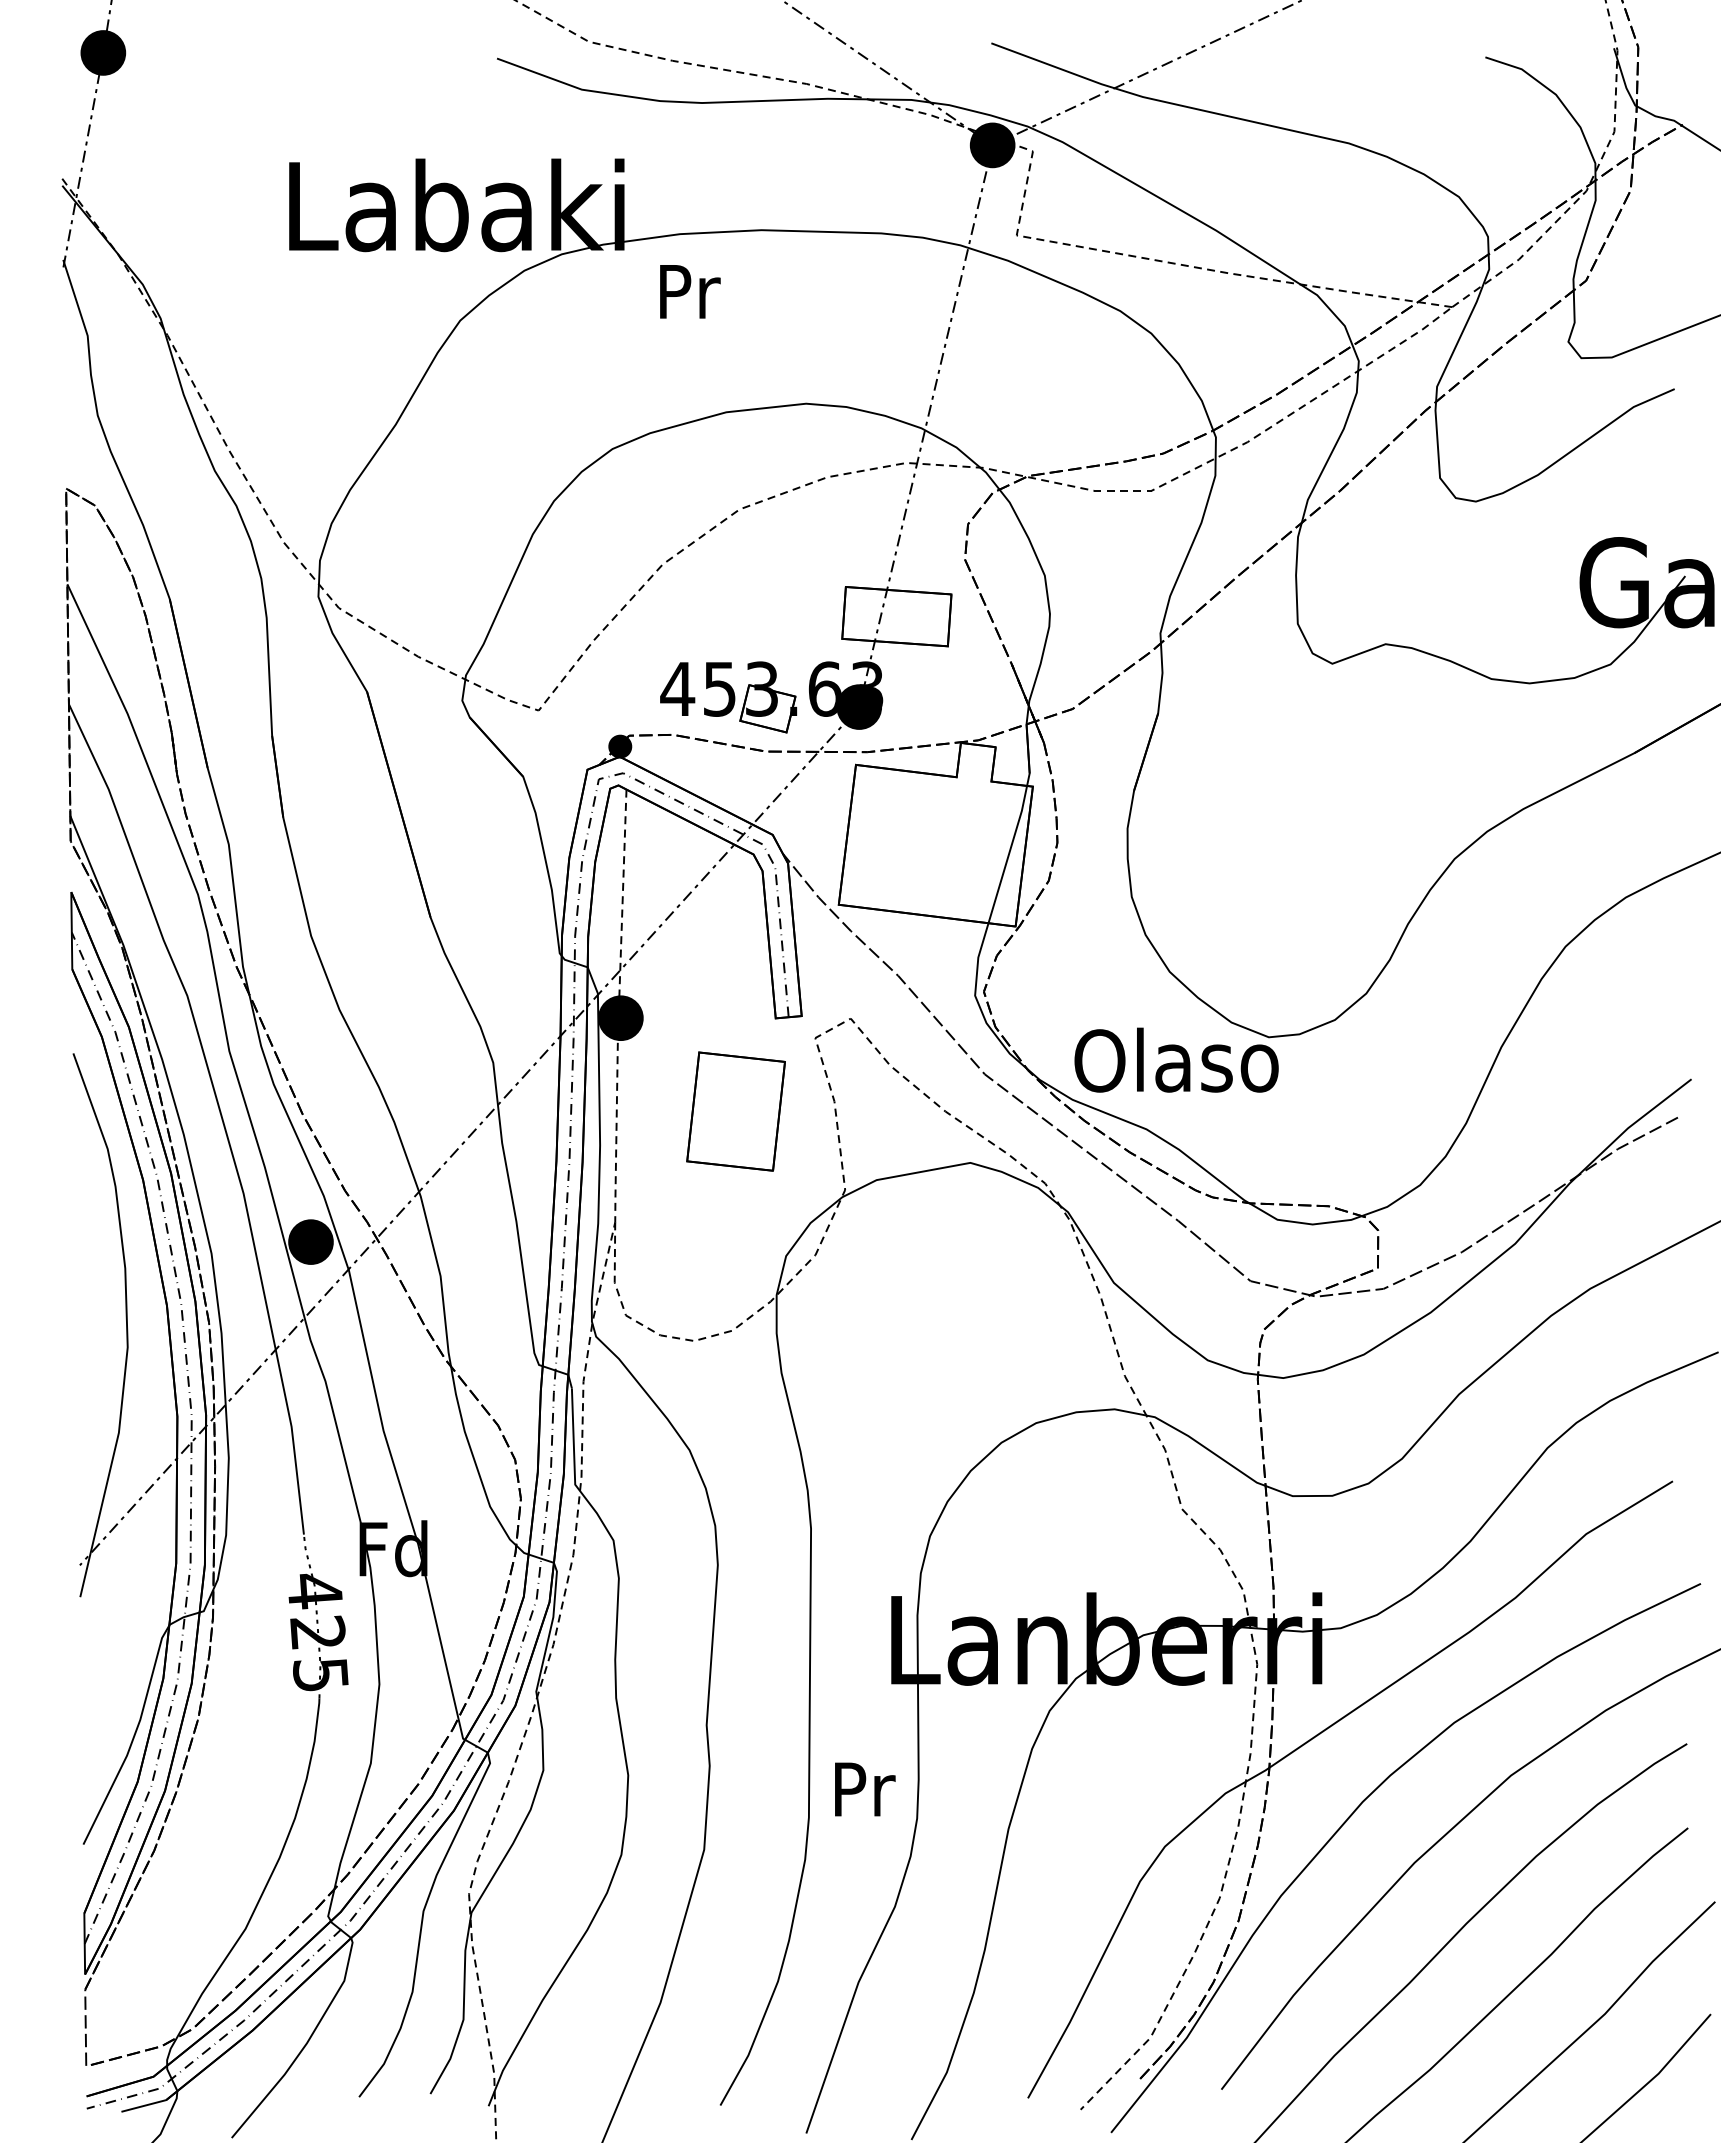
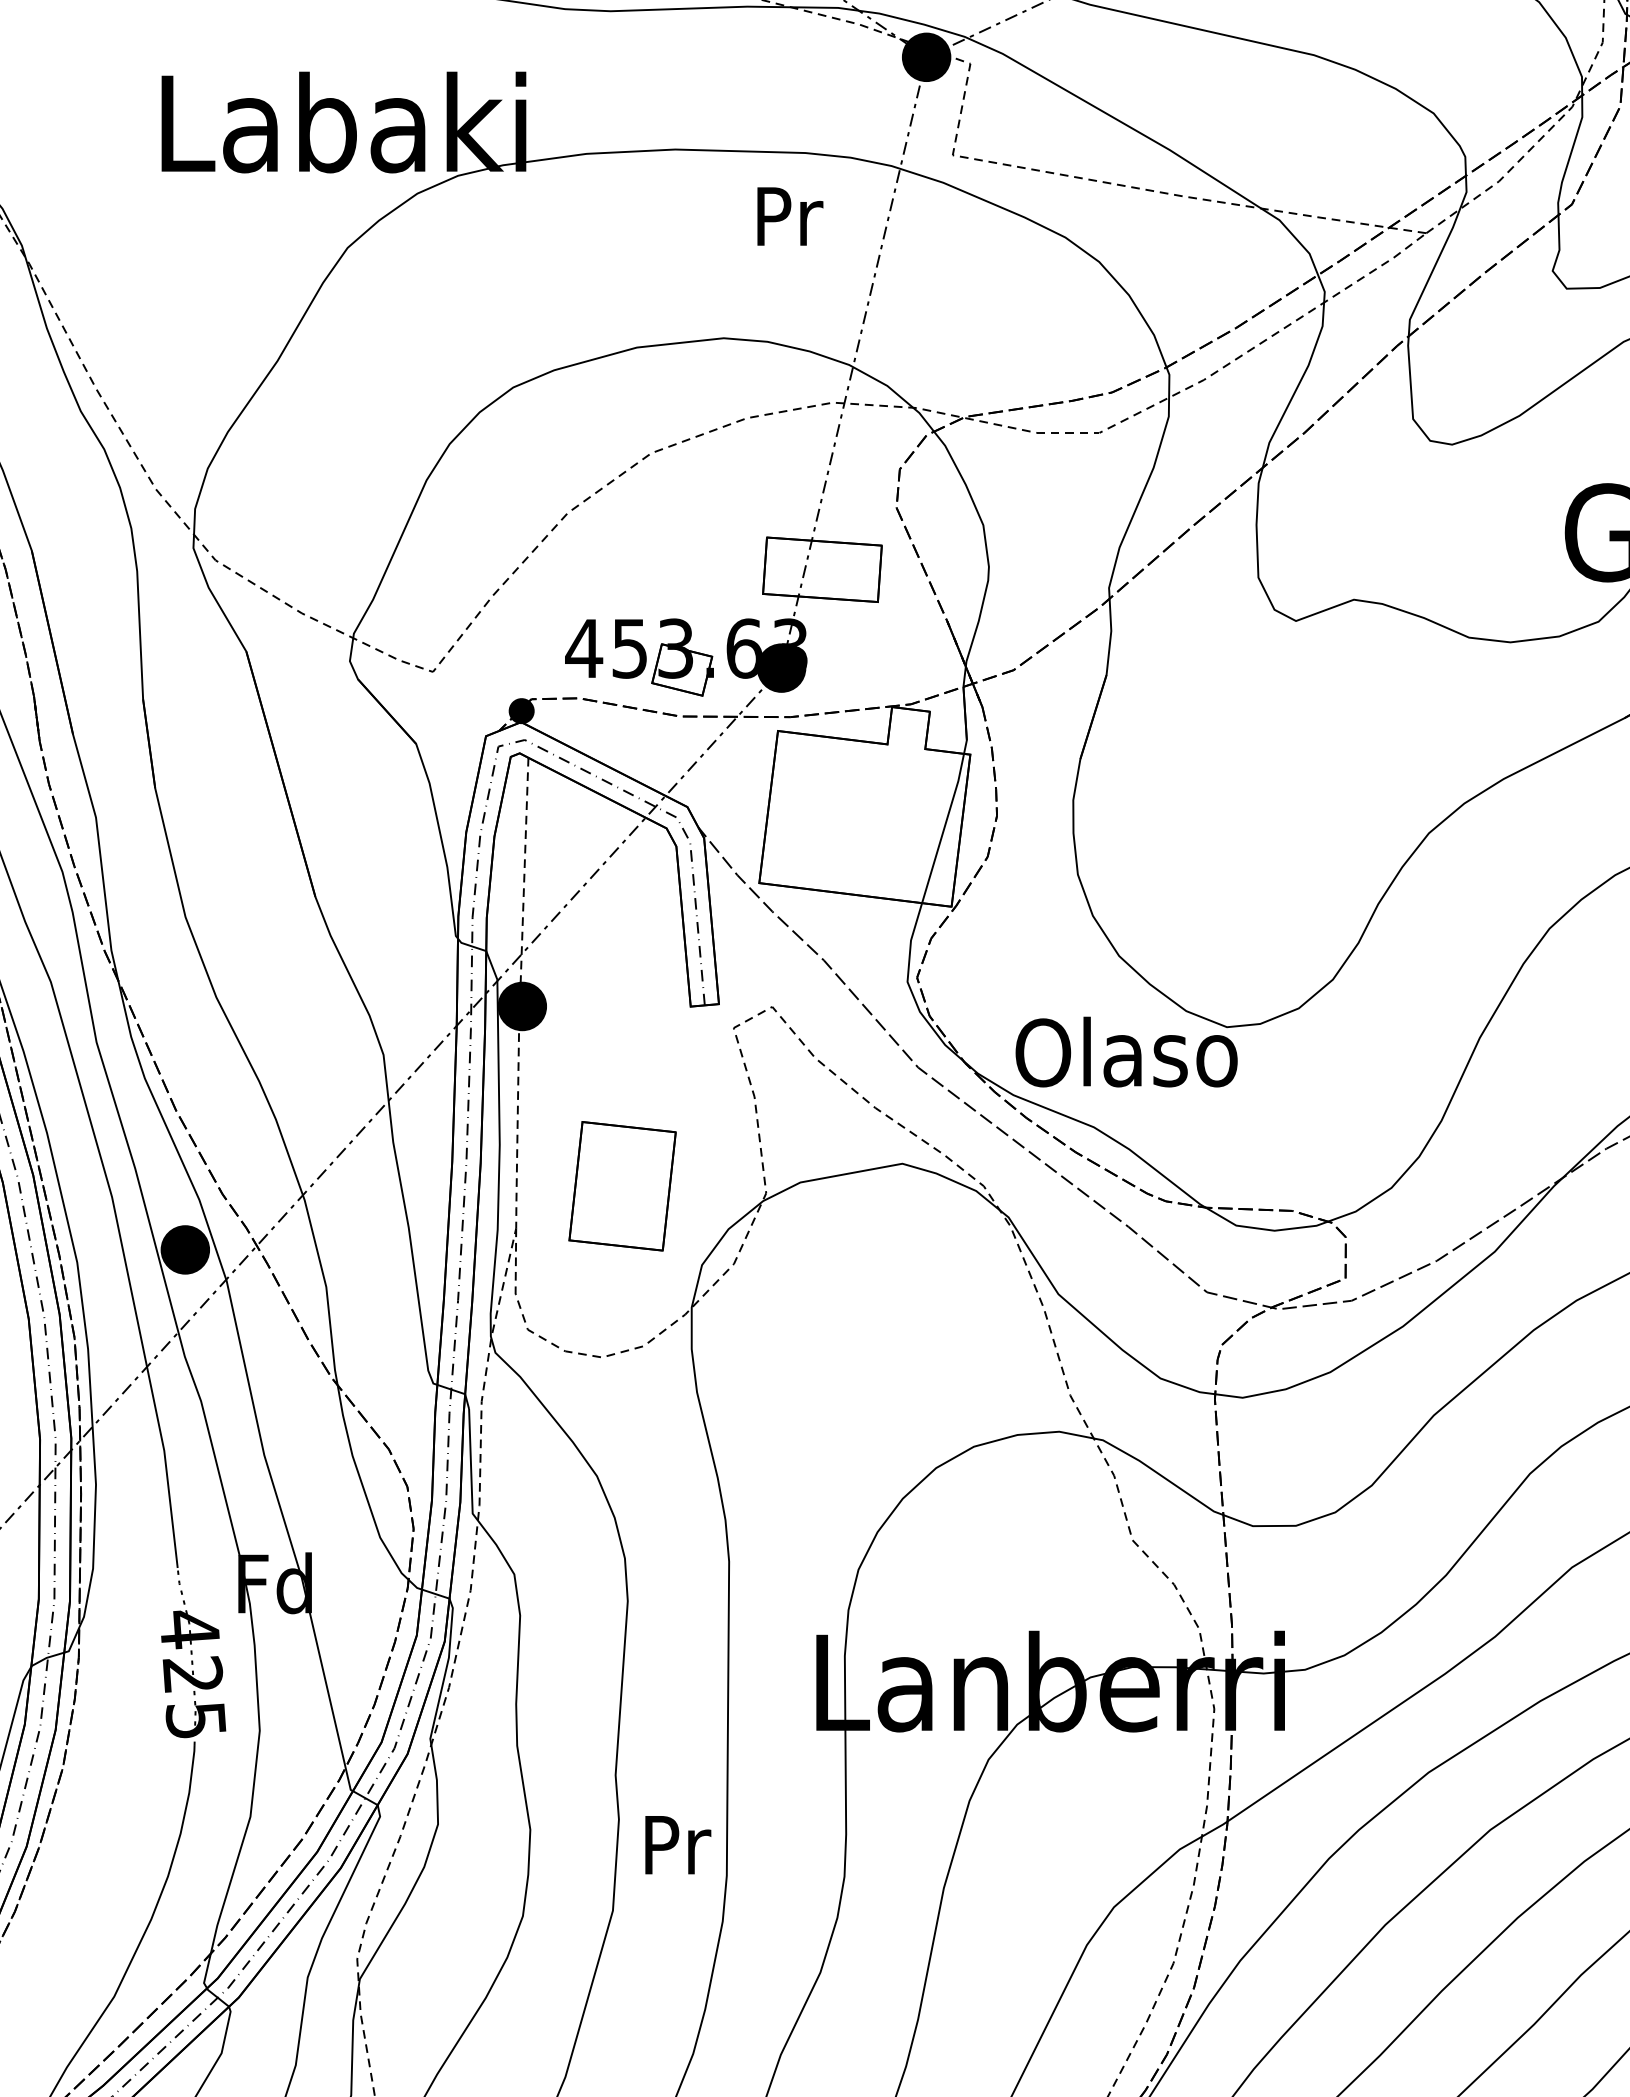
text: (690, 291) -> (790, 216), moved
part: (735, 1111) -> (621, 1186), moved
text: (865, 1789) -> (678, 1845), moved

